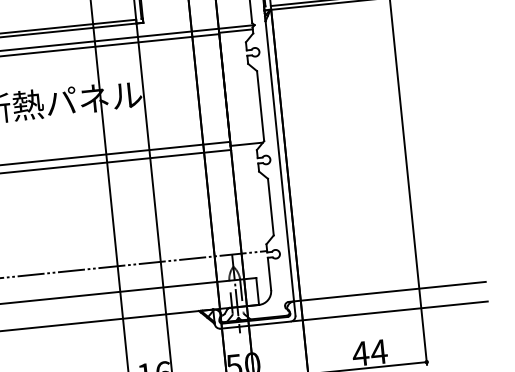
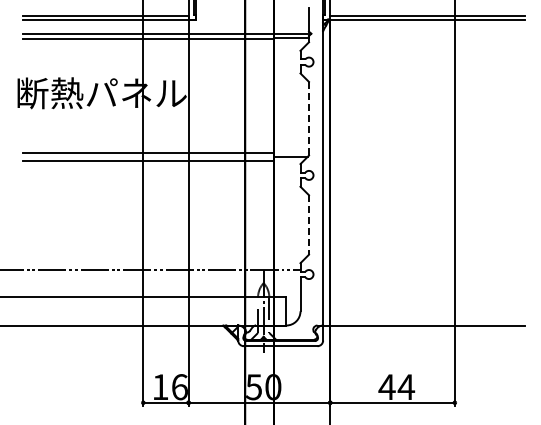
line: (261, 105) -> (309, 118), solid -> dashed
line: (271, 206) -> (309, 224), solid -> dashed
line: (390, 311) -> (422, 346), removed

